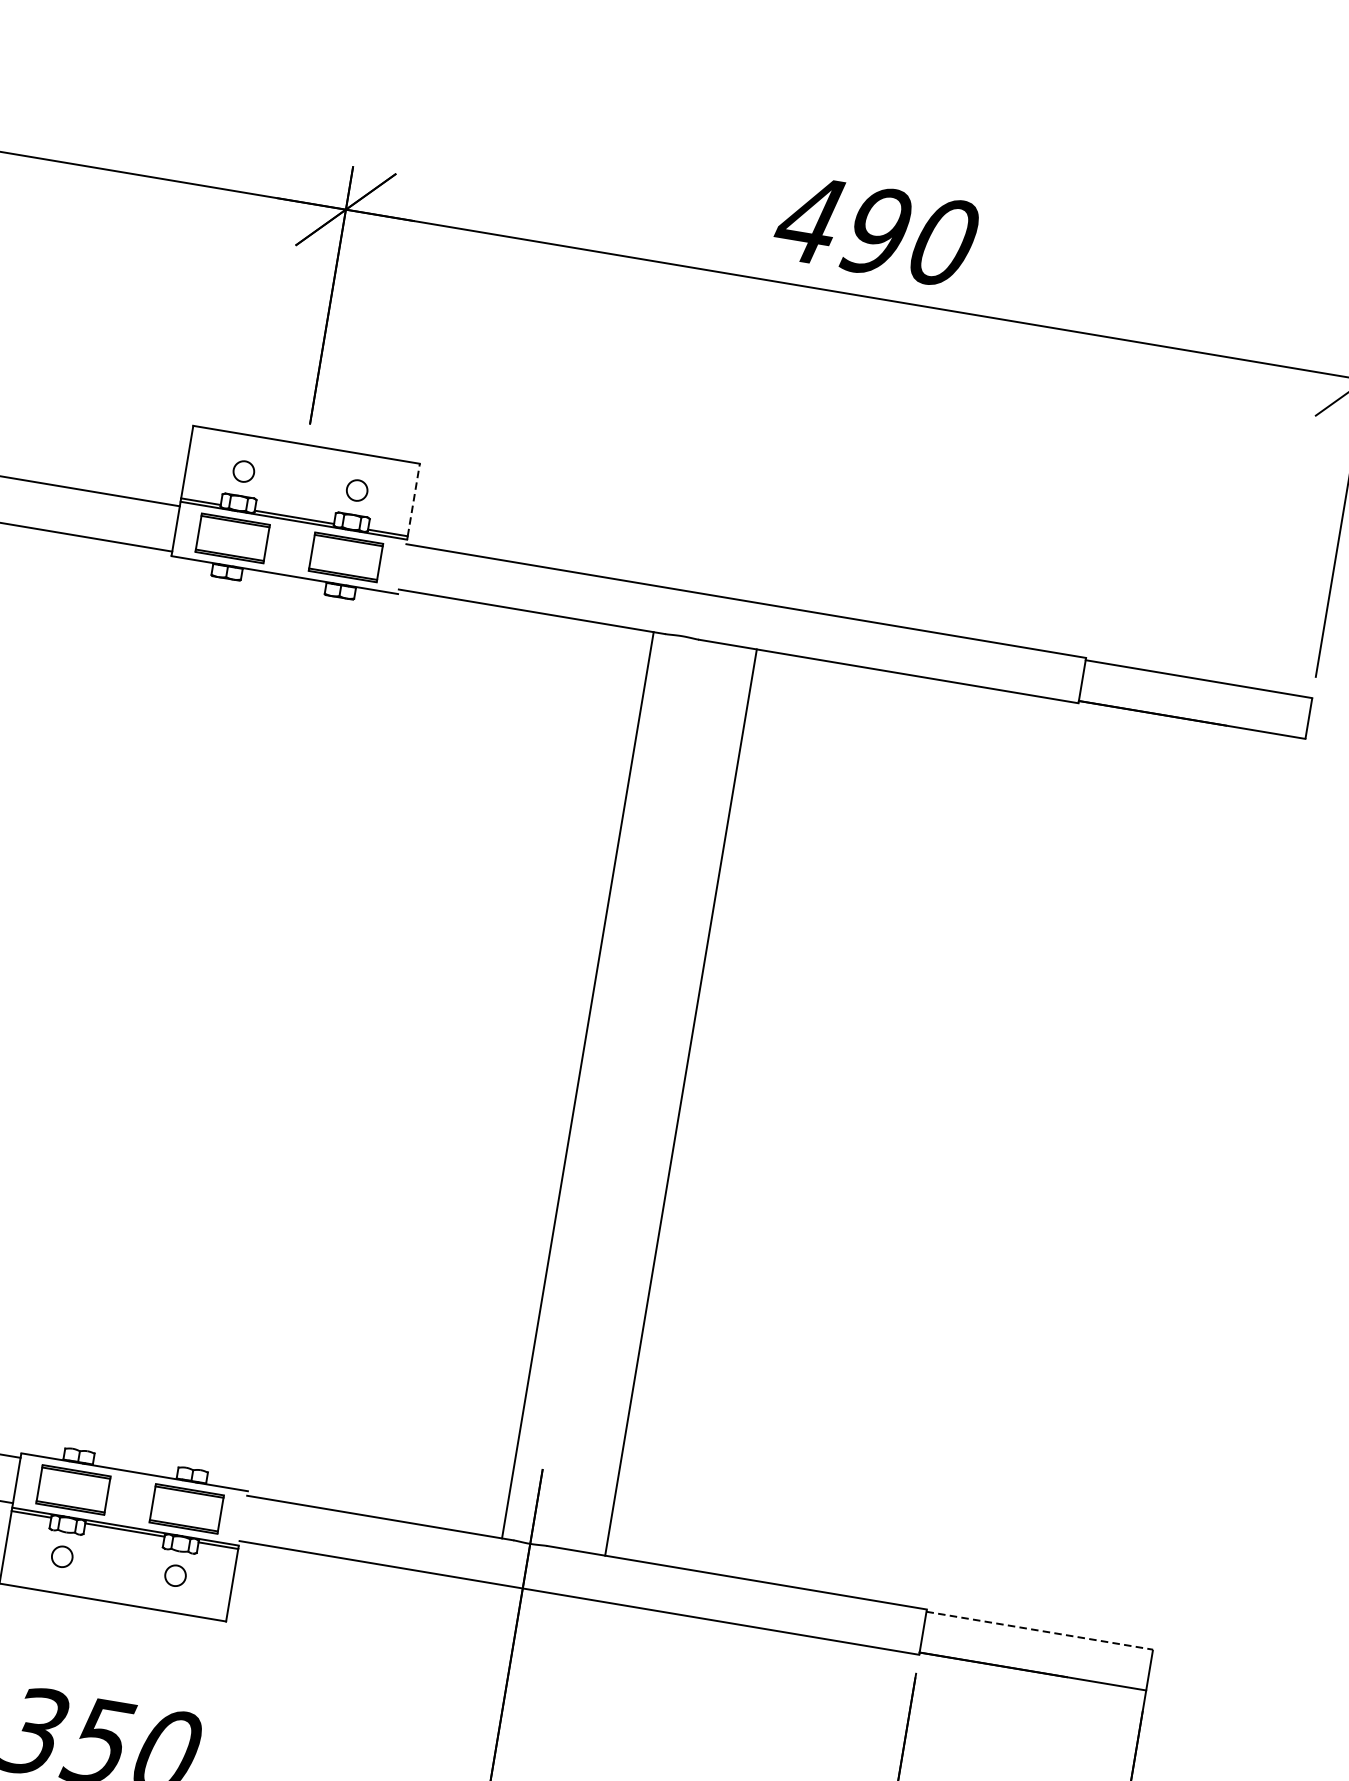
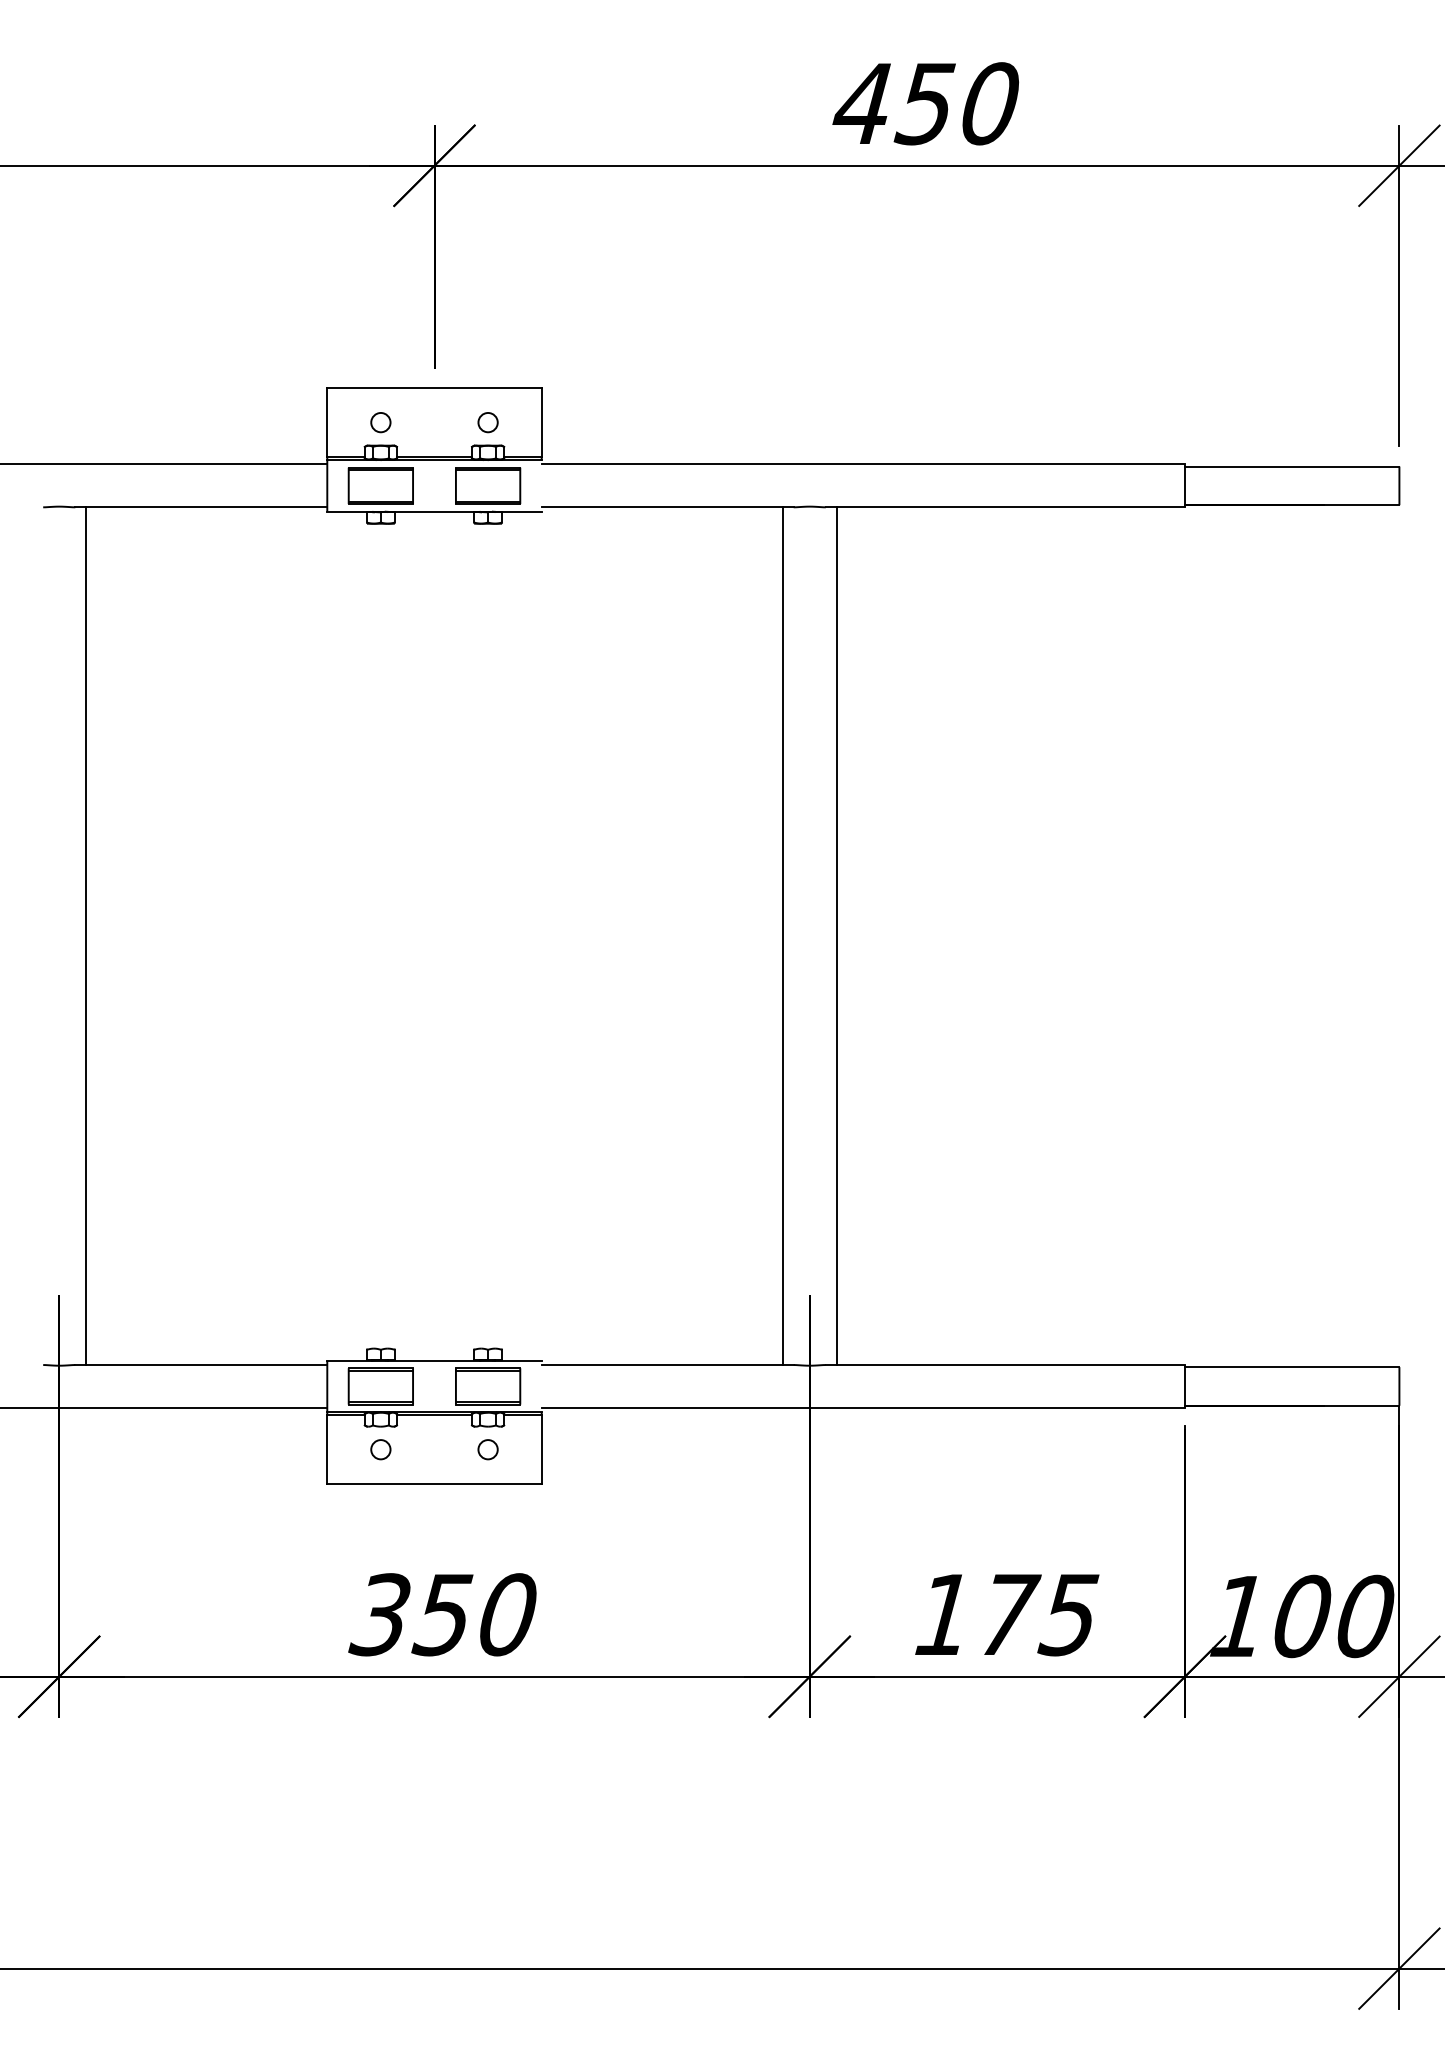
text: (874, 230) -> (924, 103), 490 -> 450
line: (413, 499) -> (541, 422), dashed -> solid
line: (680, 1102) -> (836, 936), moved
line: (1040, 1631) -> (1292, 1367), dashed -> solid

